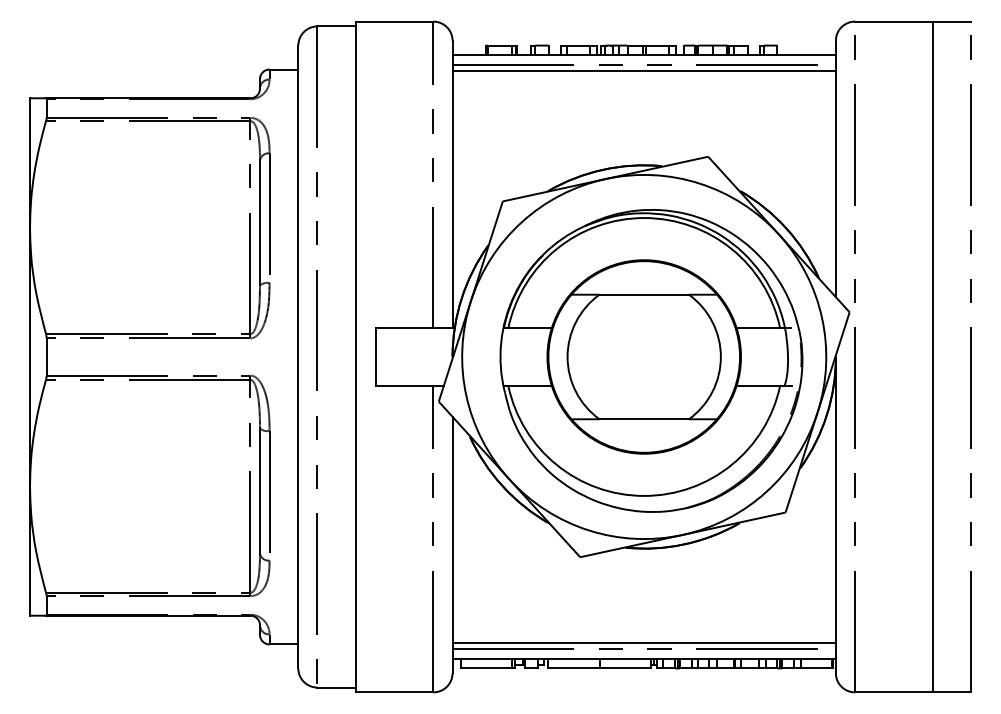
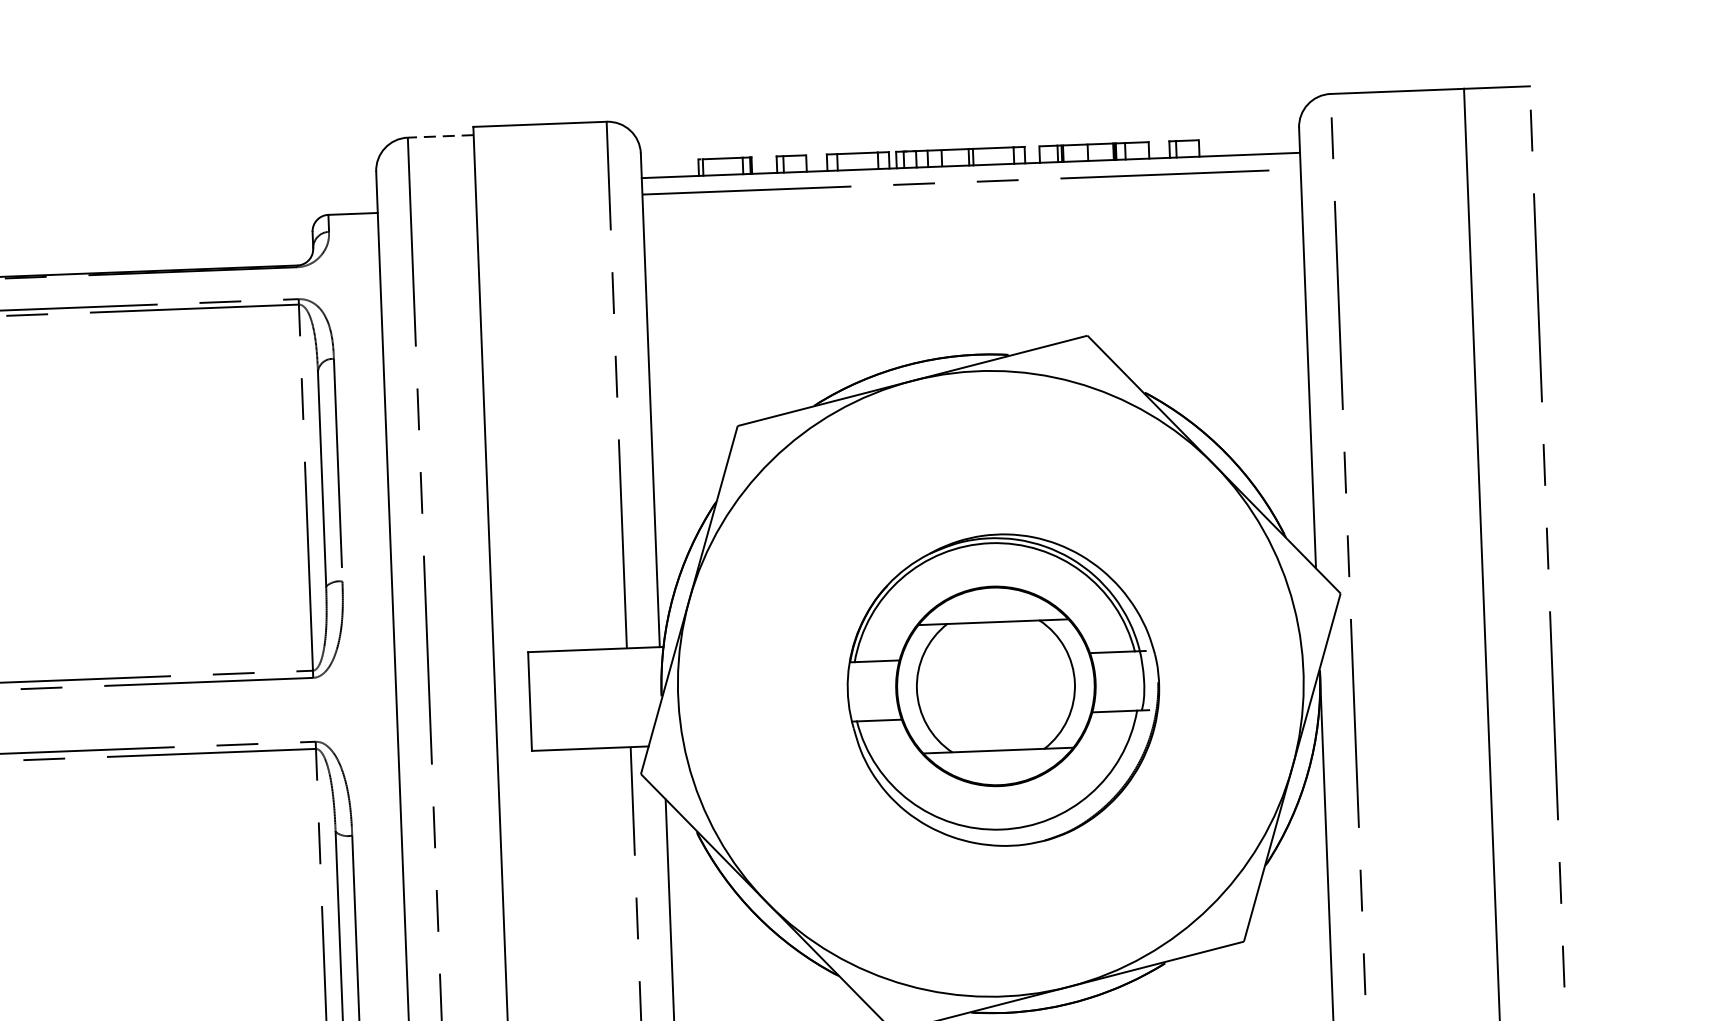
line: (336, 26) -> (440, 136), solid -> dashed
line: (643, 70) -> (970, 191), removed
part: (651, 360) -> (1003, 689), size x0.6

